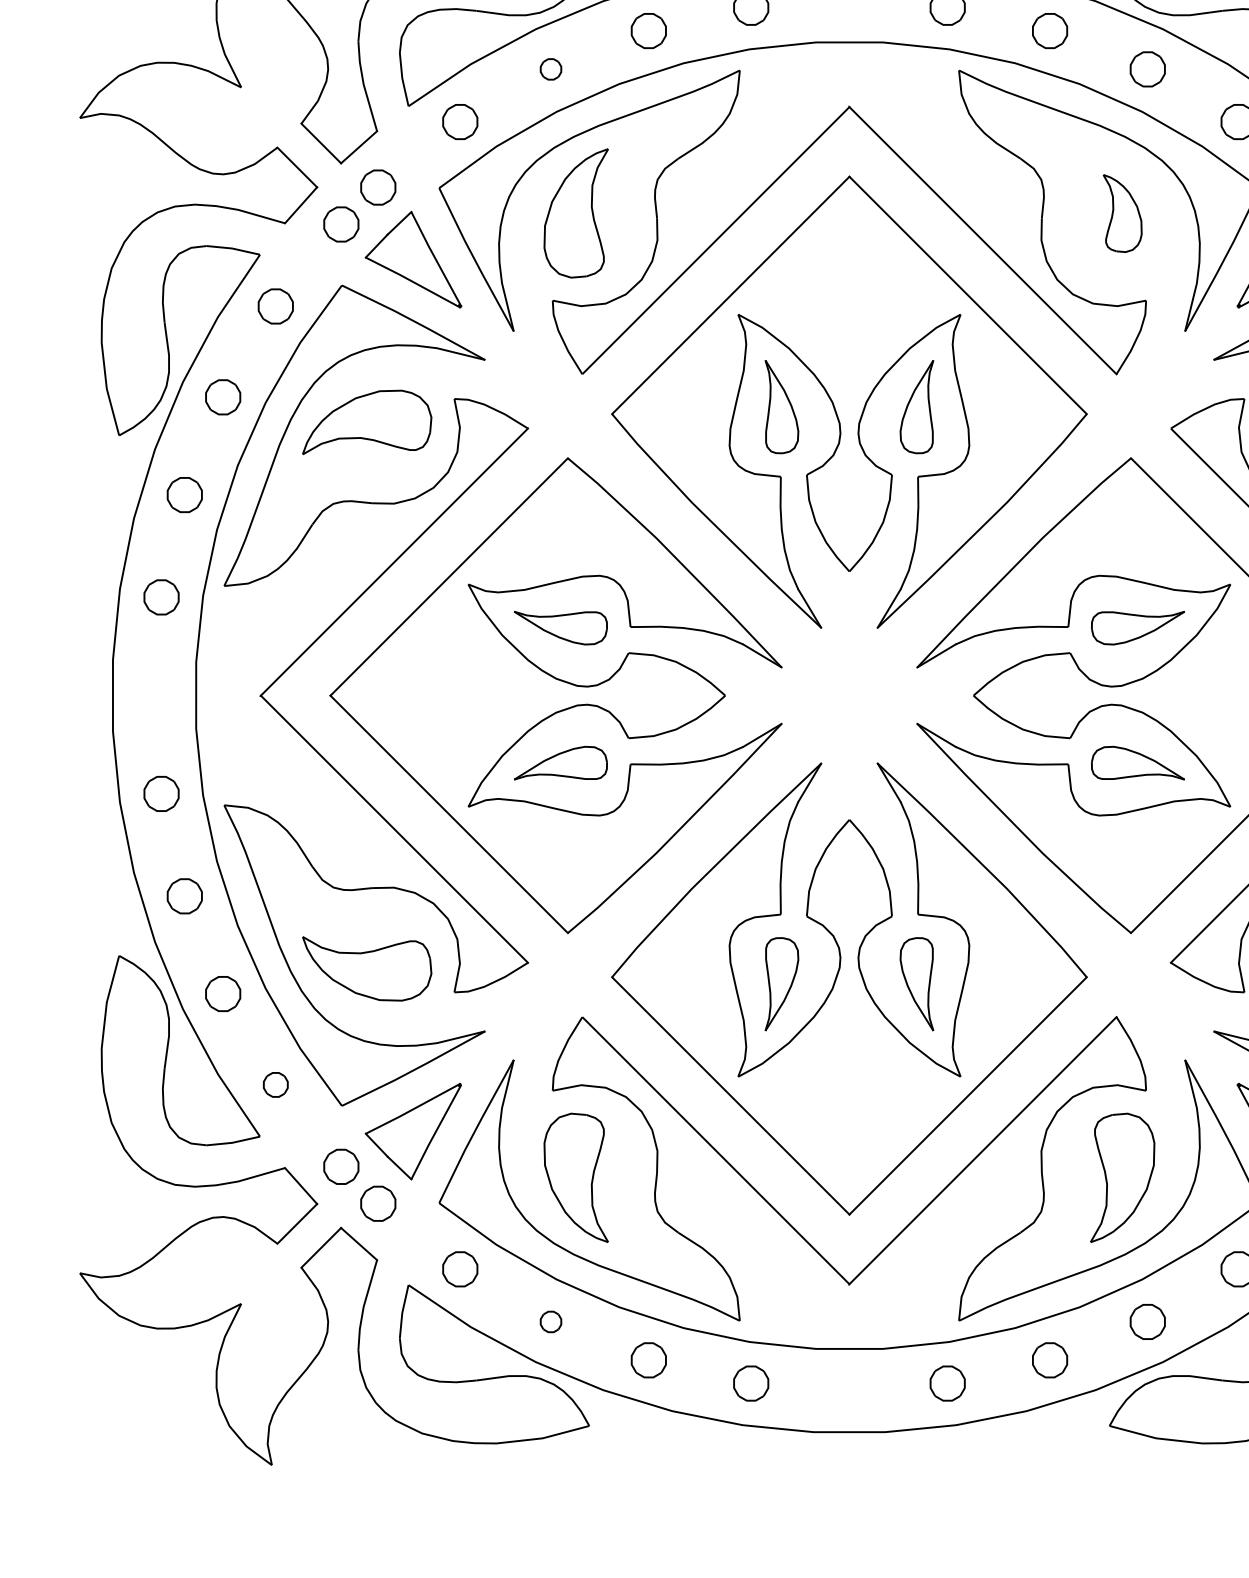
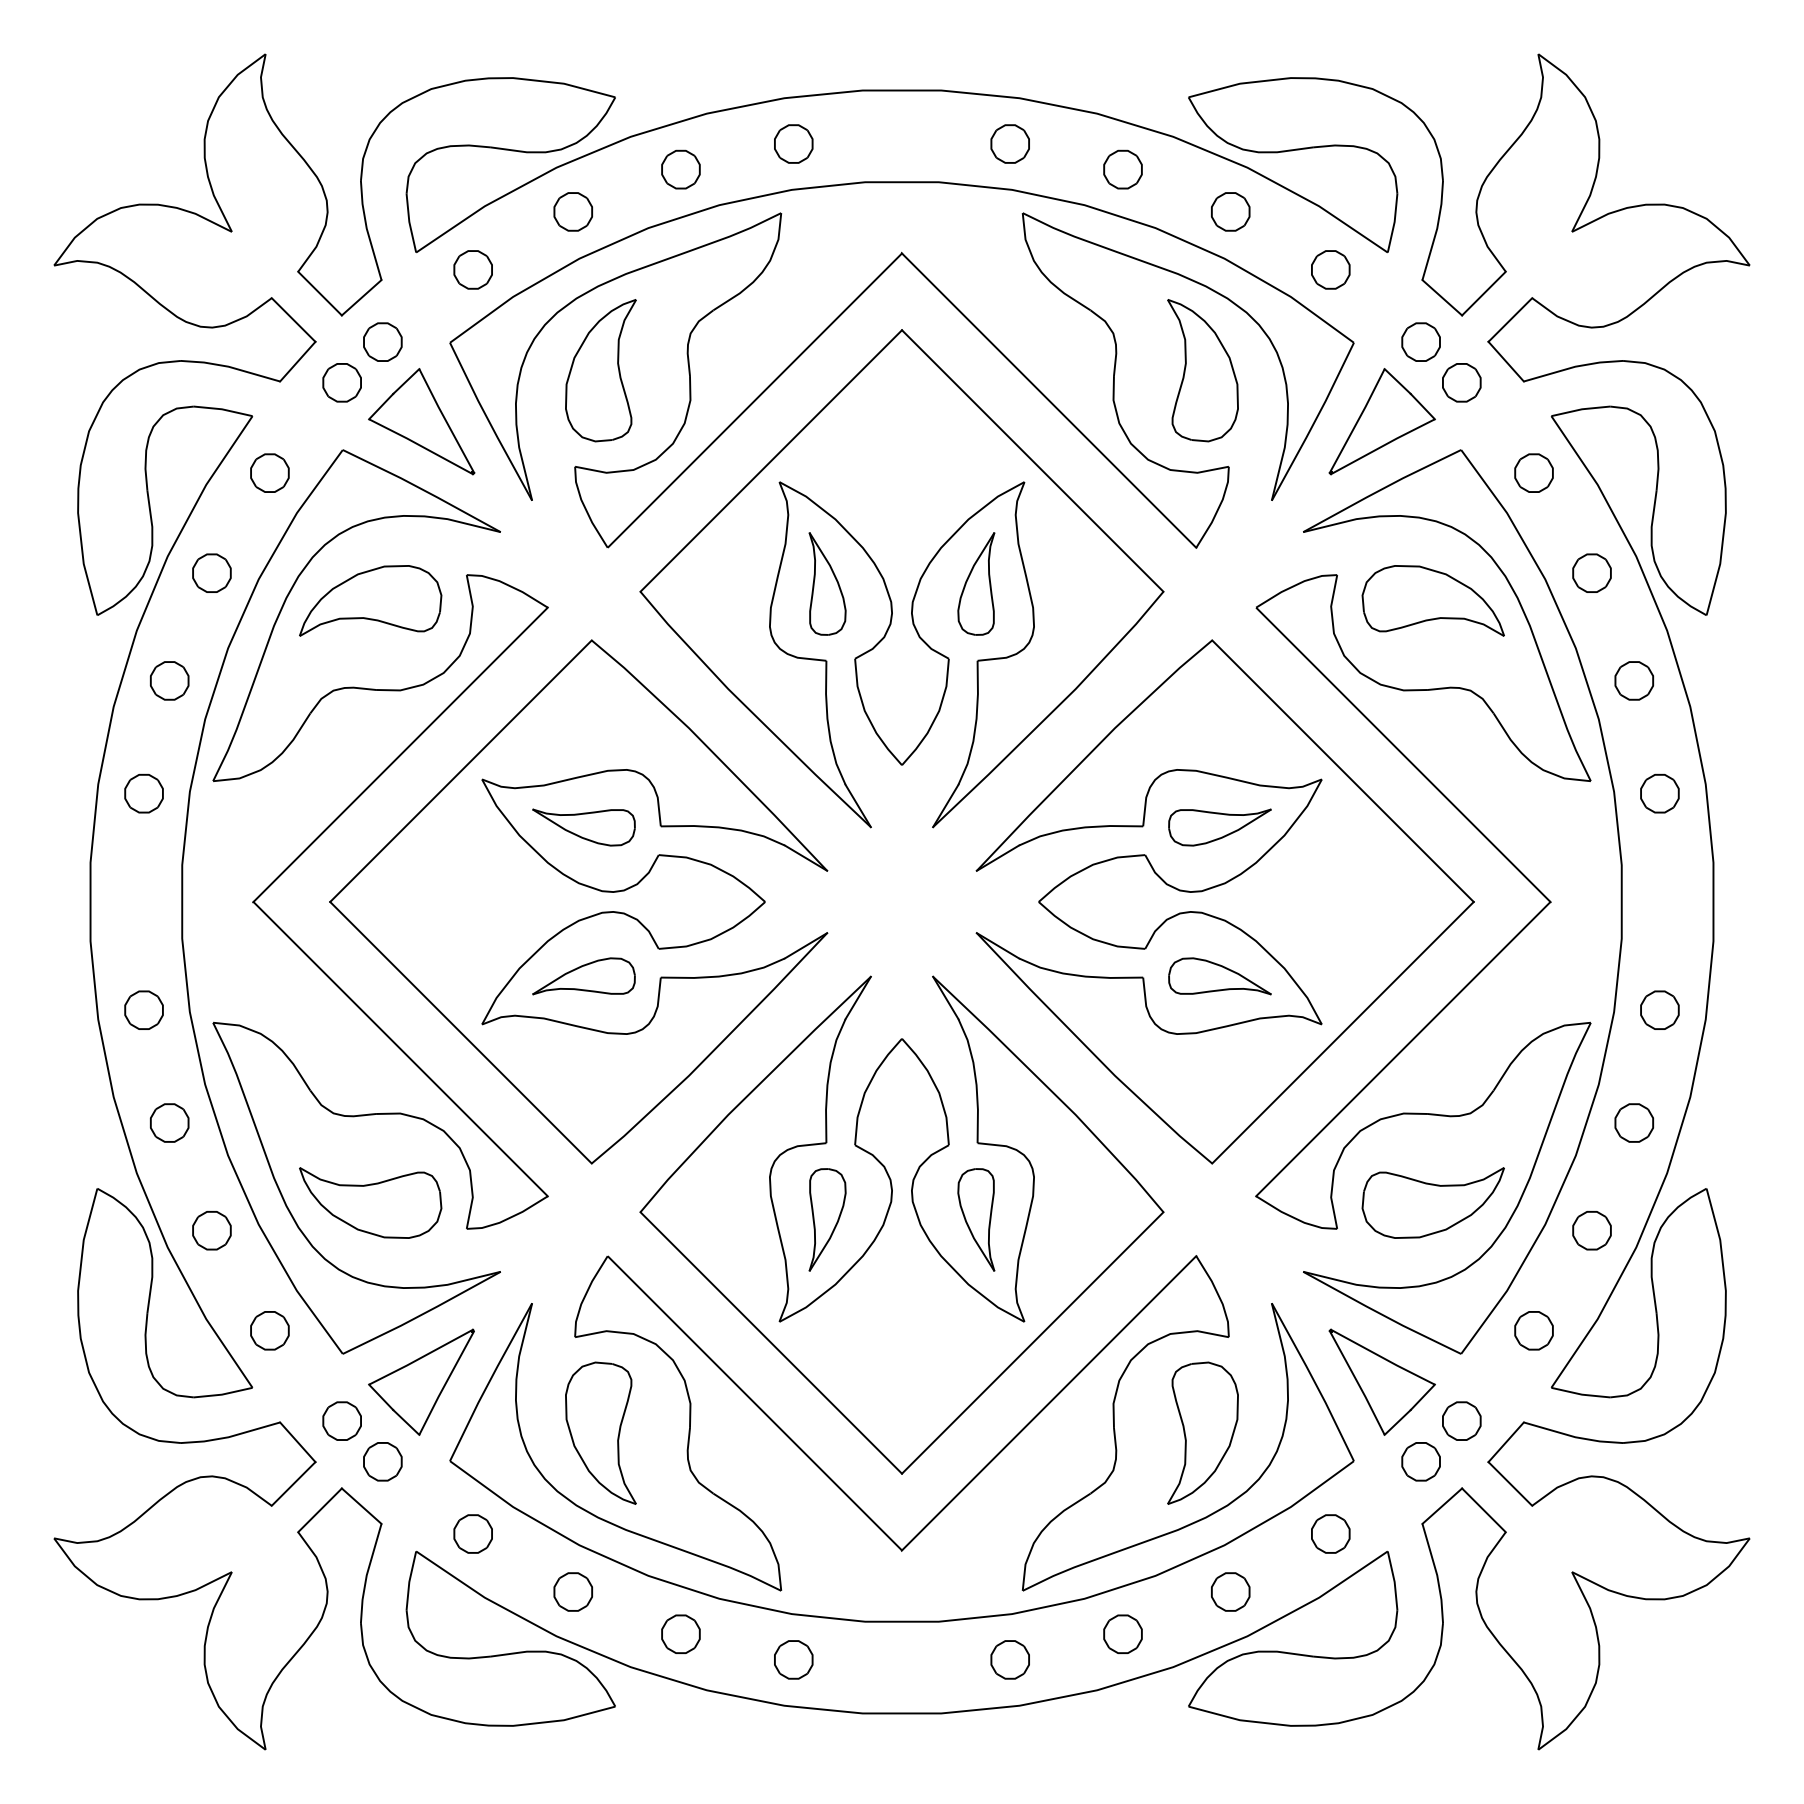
part: (550, 69) -> (572, 211), size x1.67
part: (1122, 213) -> (1202, 370), size x1.67
part: (275, 1084) -> (269, 1330), size x1.43
part: (550, 1321) -> (572, 1591), size x1.67

